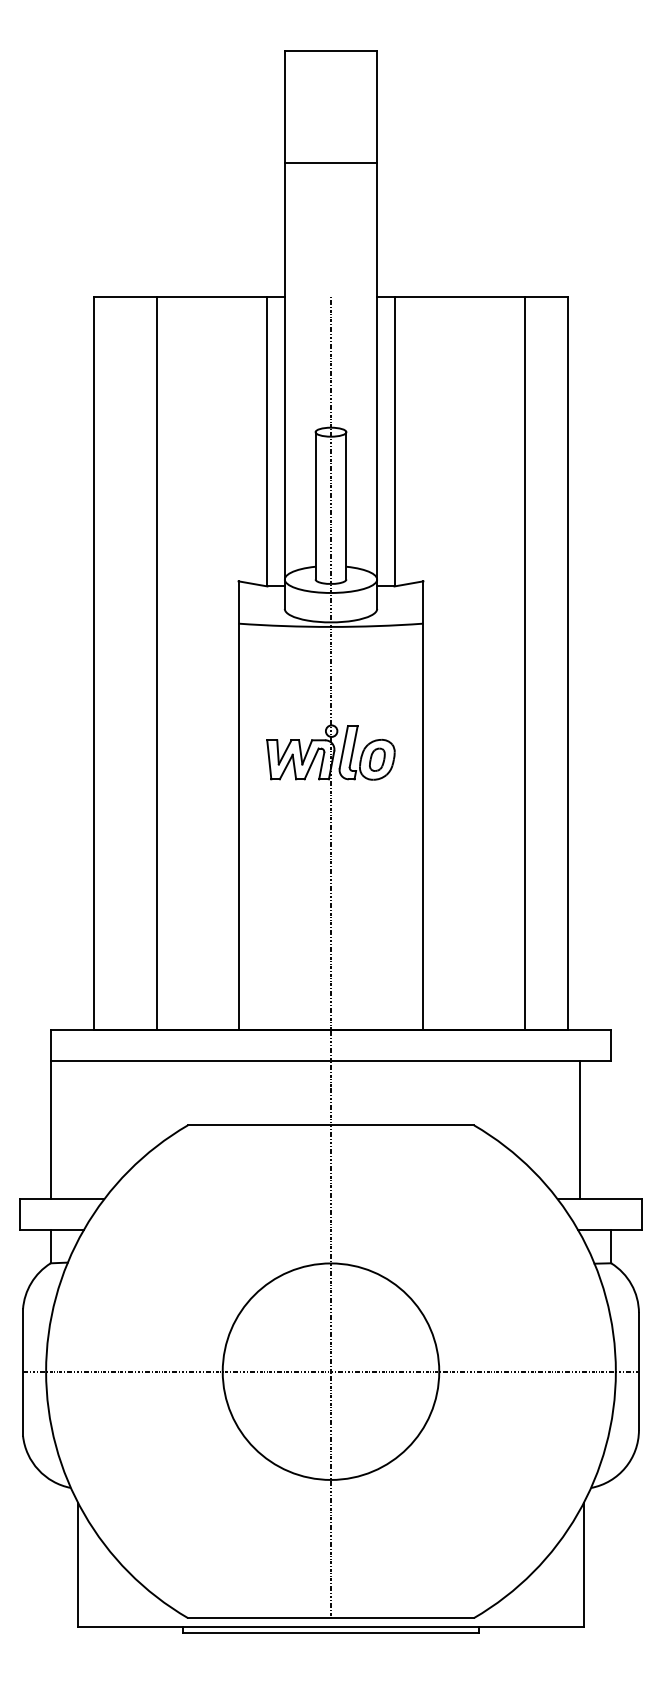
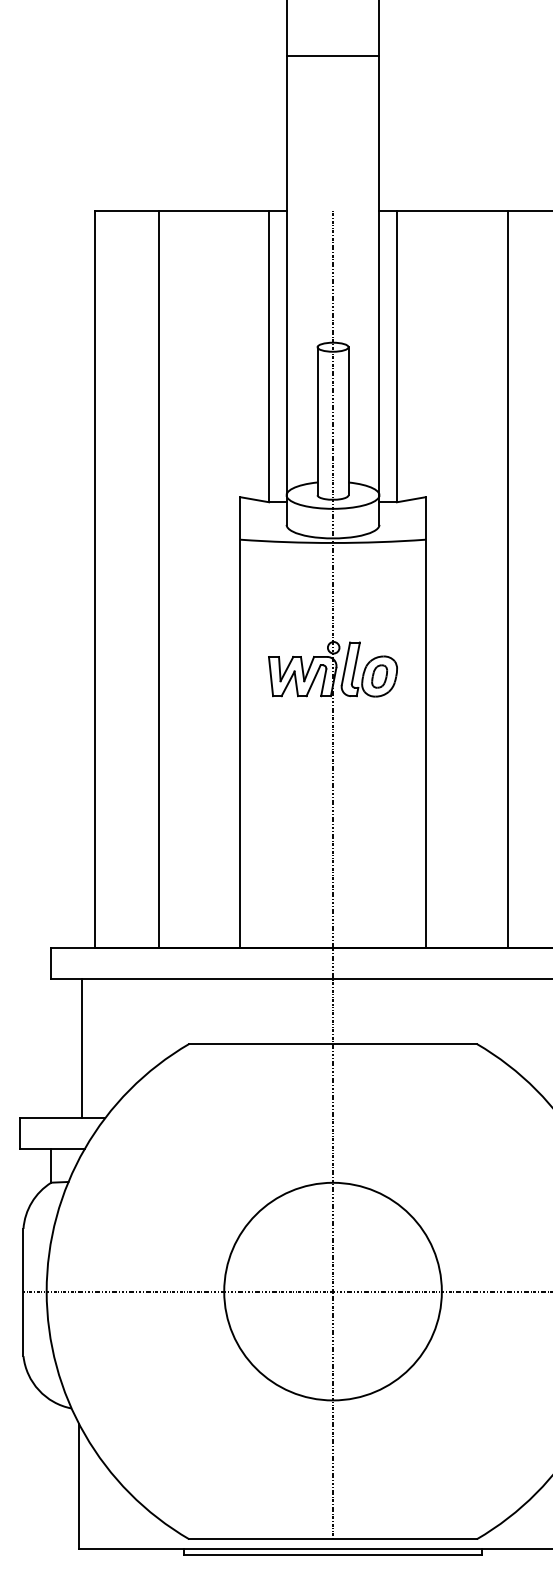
line: (330, 162) -> (332, 56), moved
line: (524, 662) -> (507, 578), moved
line: (50, 1129) -> (82, 1048), moved

